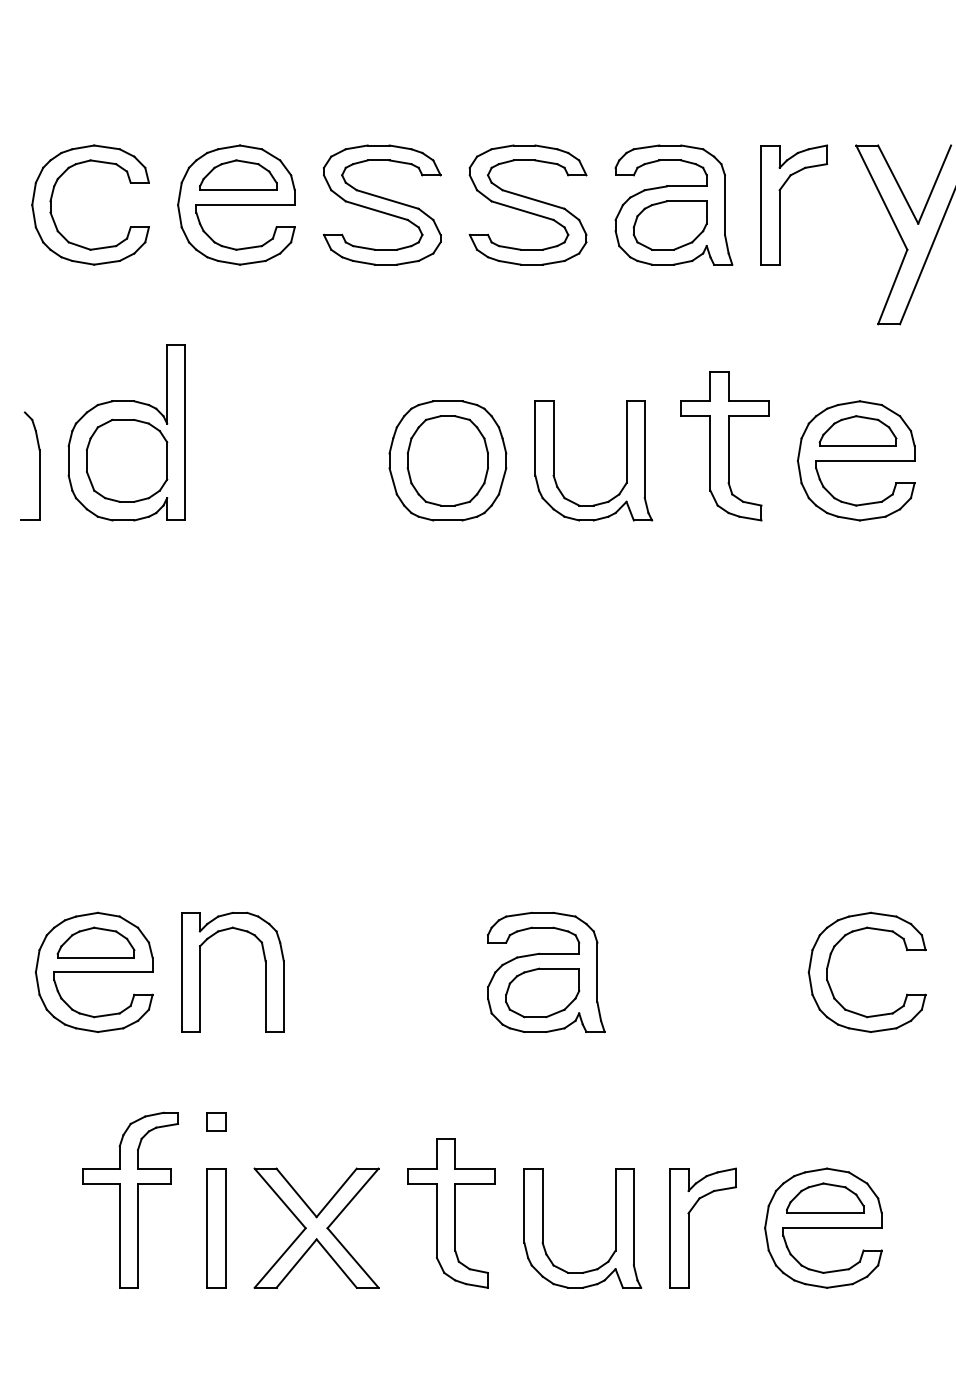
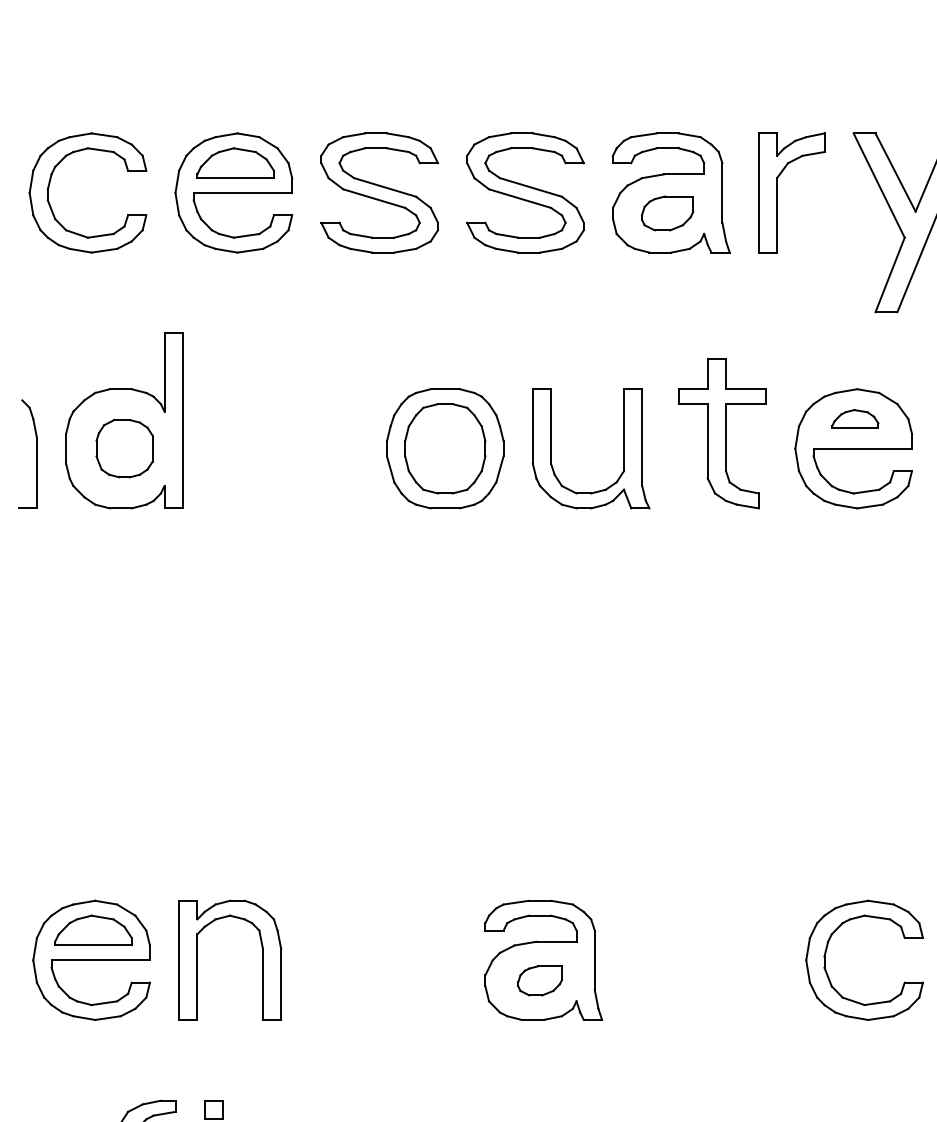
part: (669, 225) -> (666, 213), size x0.7
part: (857, 430) -> (854, 418), size x0.6
part: (127, 460) -> (124, 448), size x0.7
part: (542, 992) -> (539, 980), size x0.6

